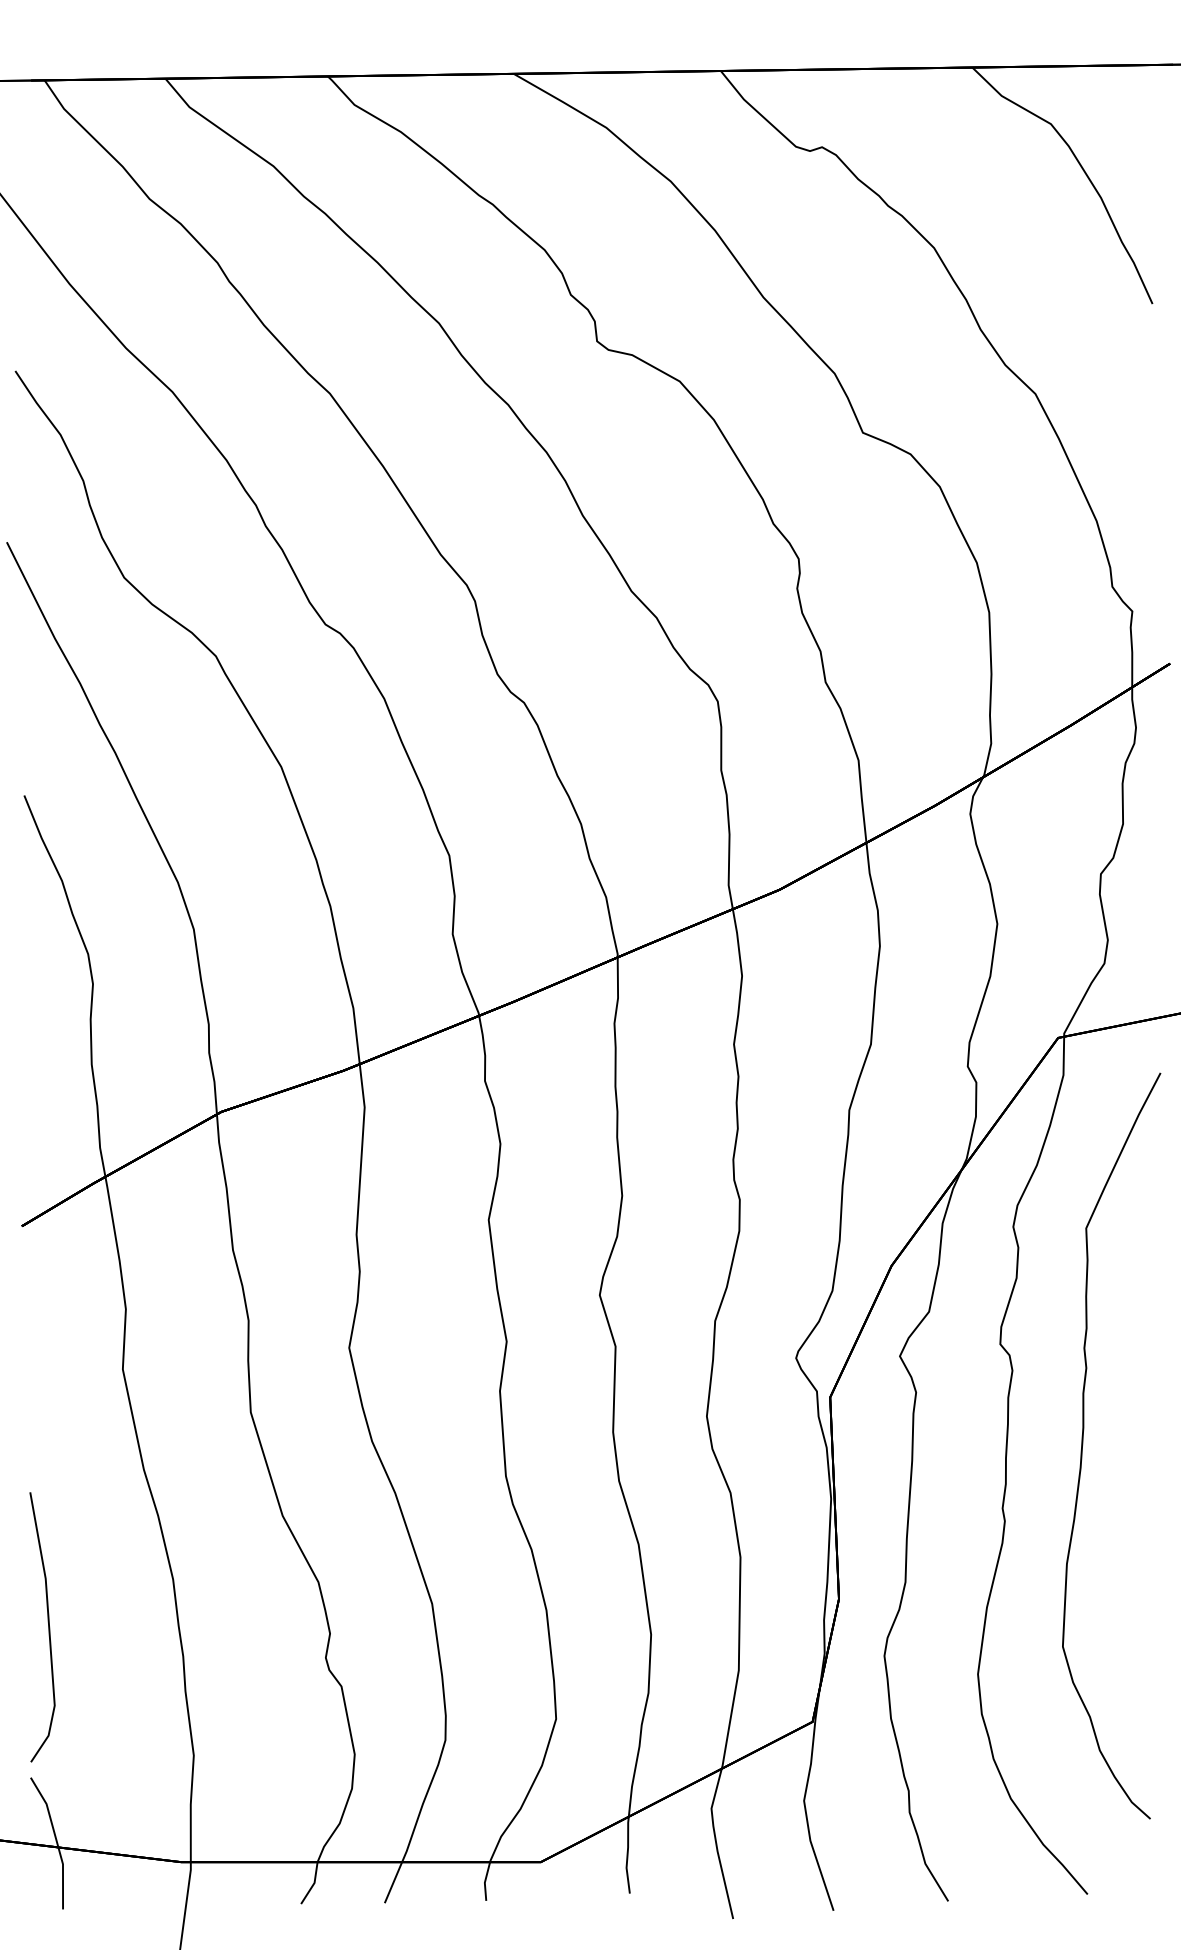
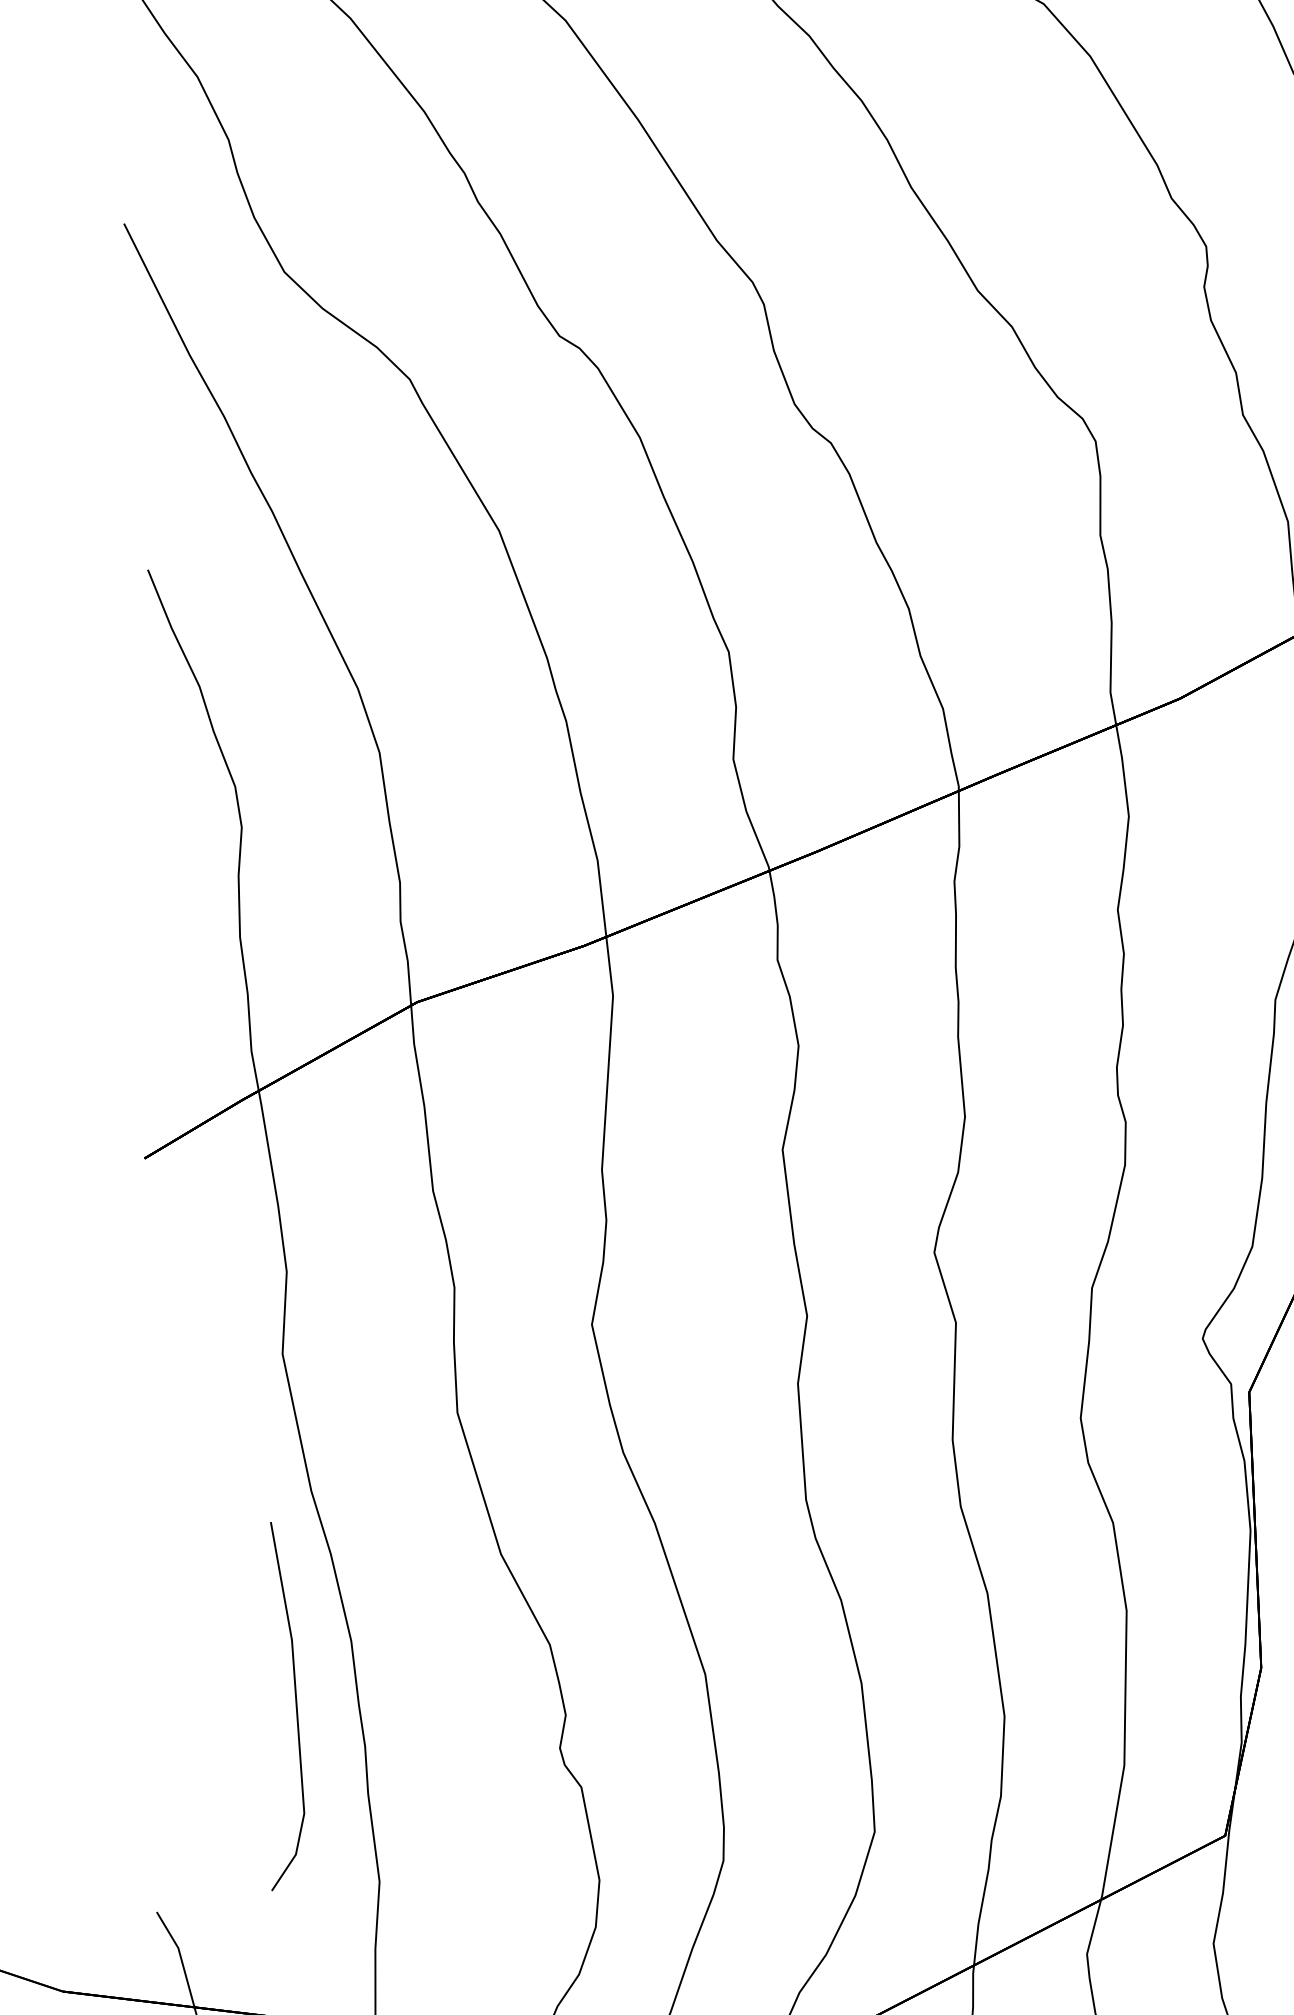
line: (48, 1627) -> (295, 1706), moved

